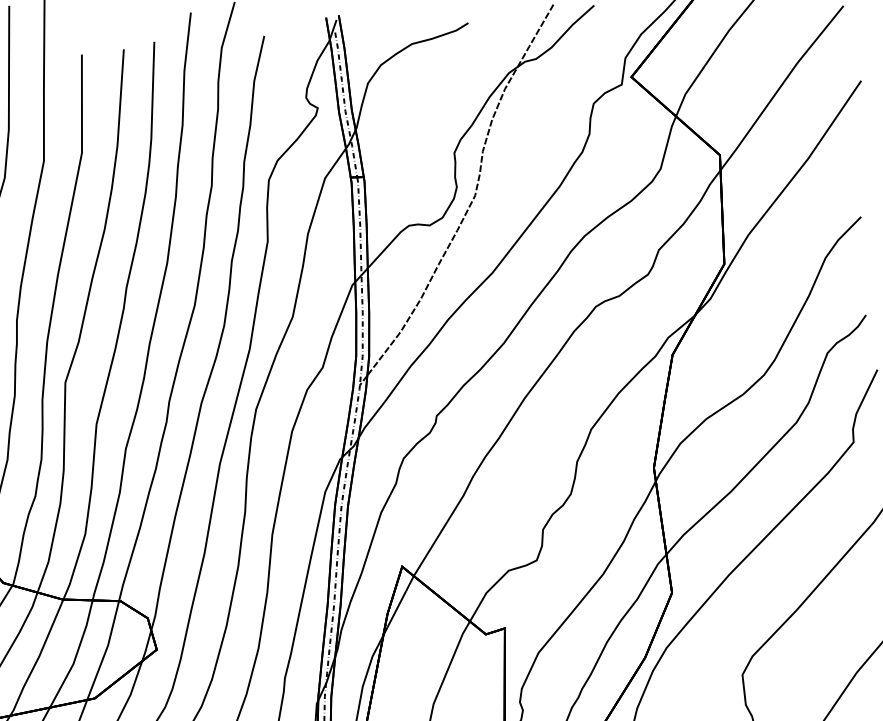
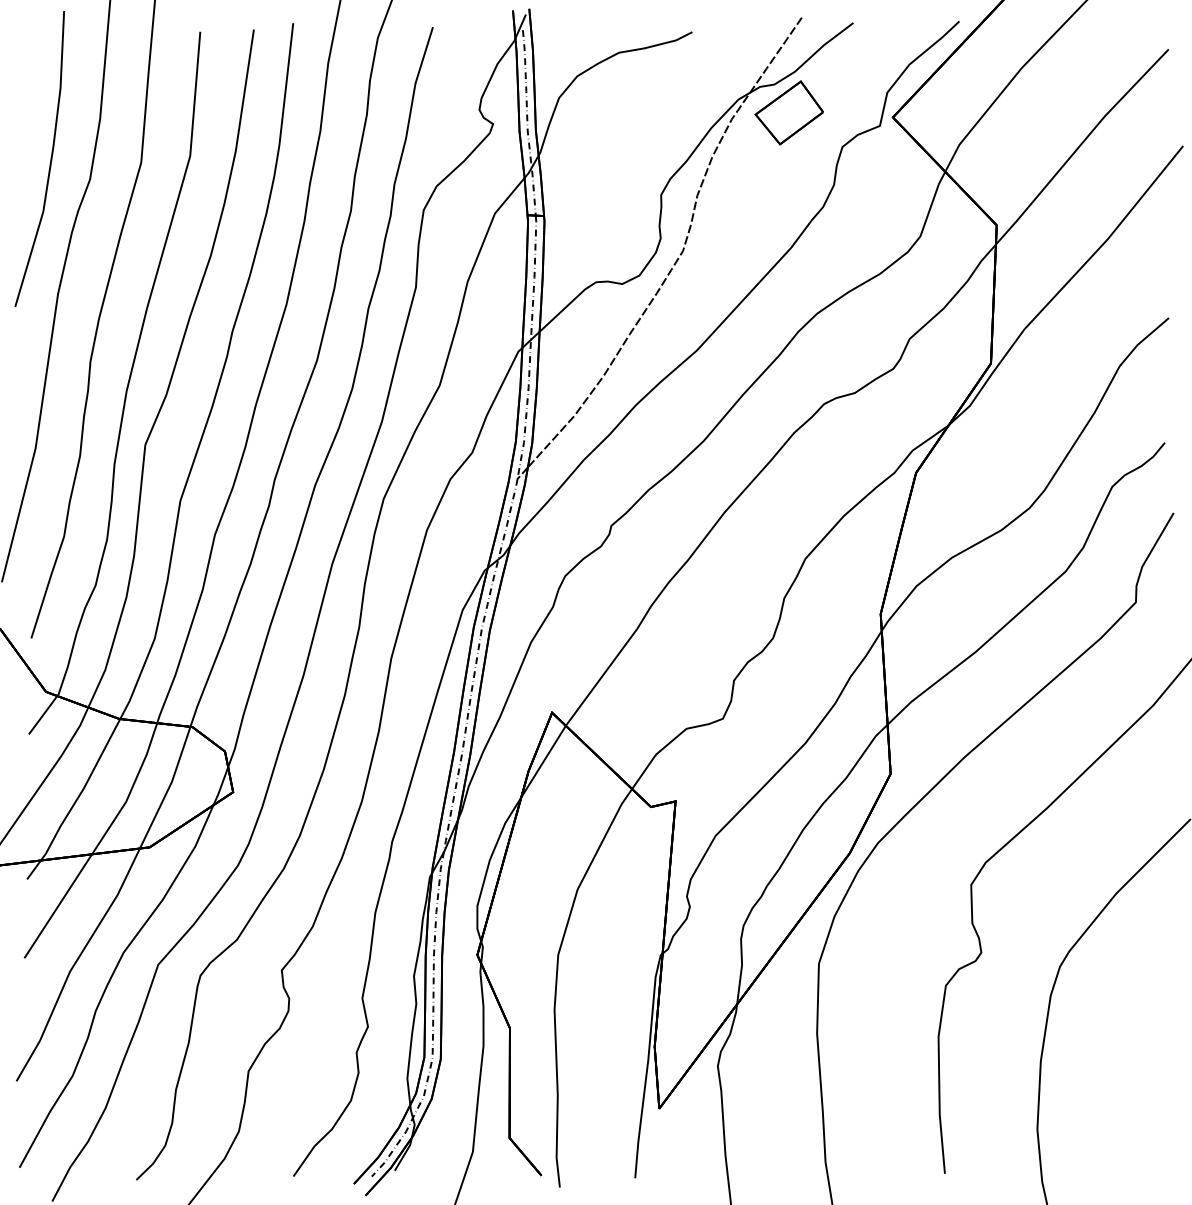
part: (549, 79) -> (788, 112), added

